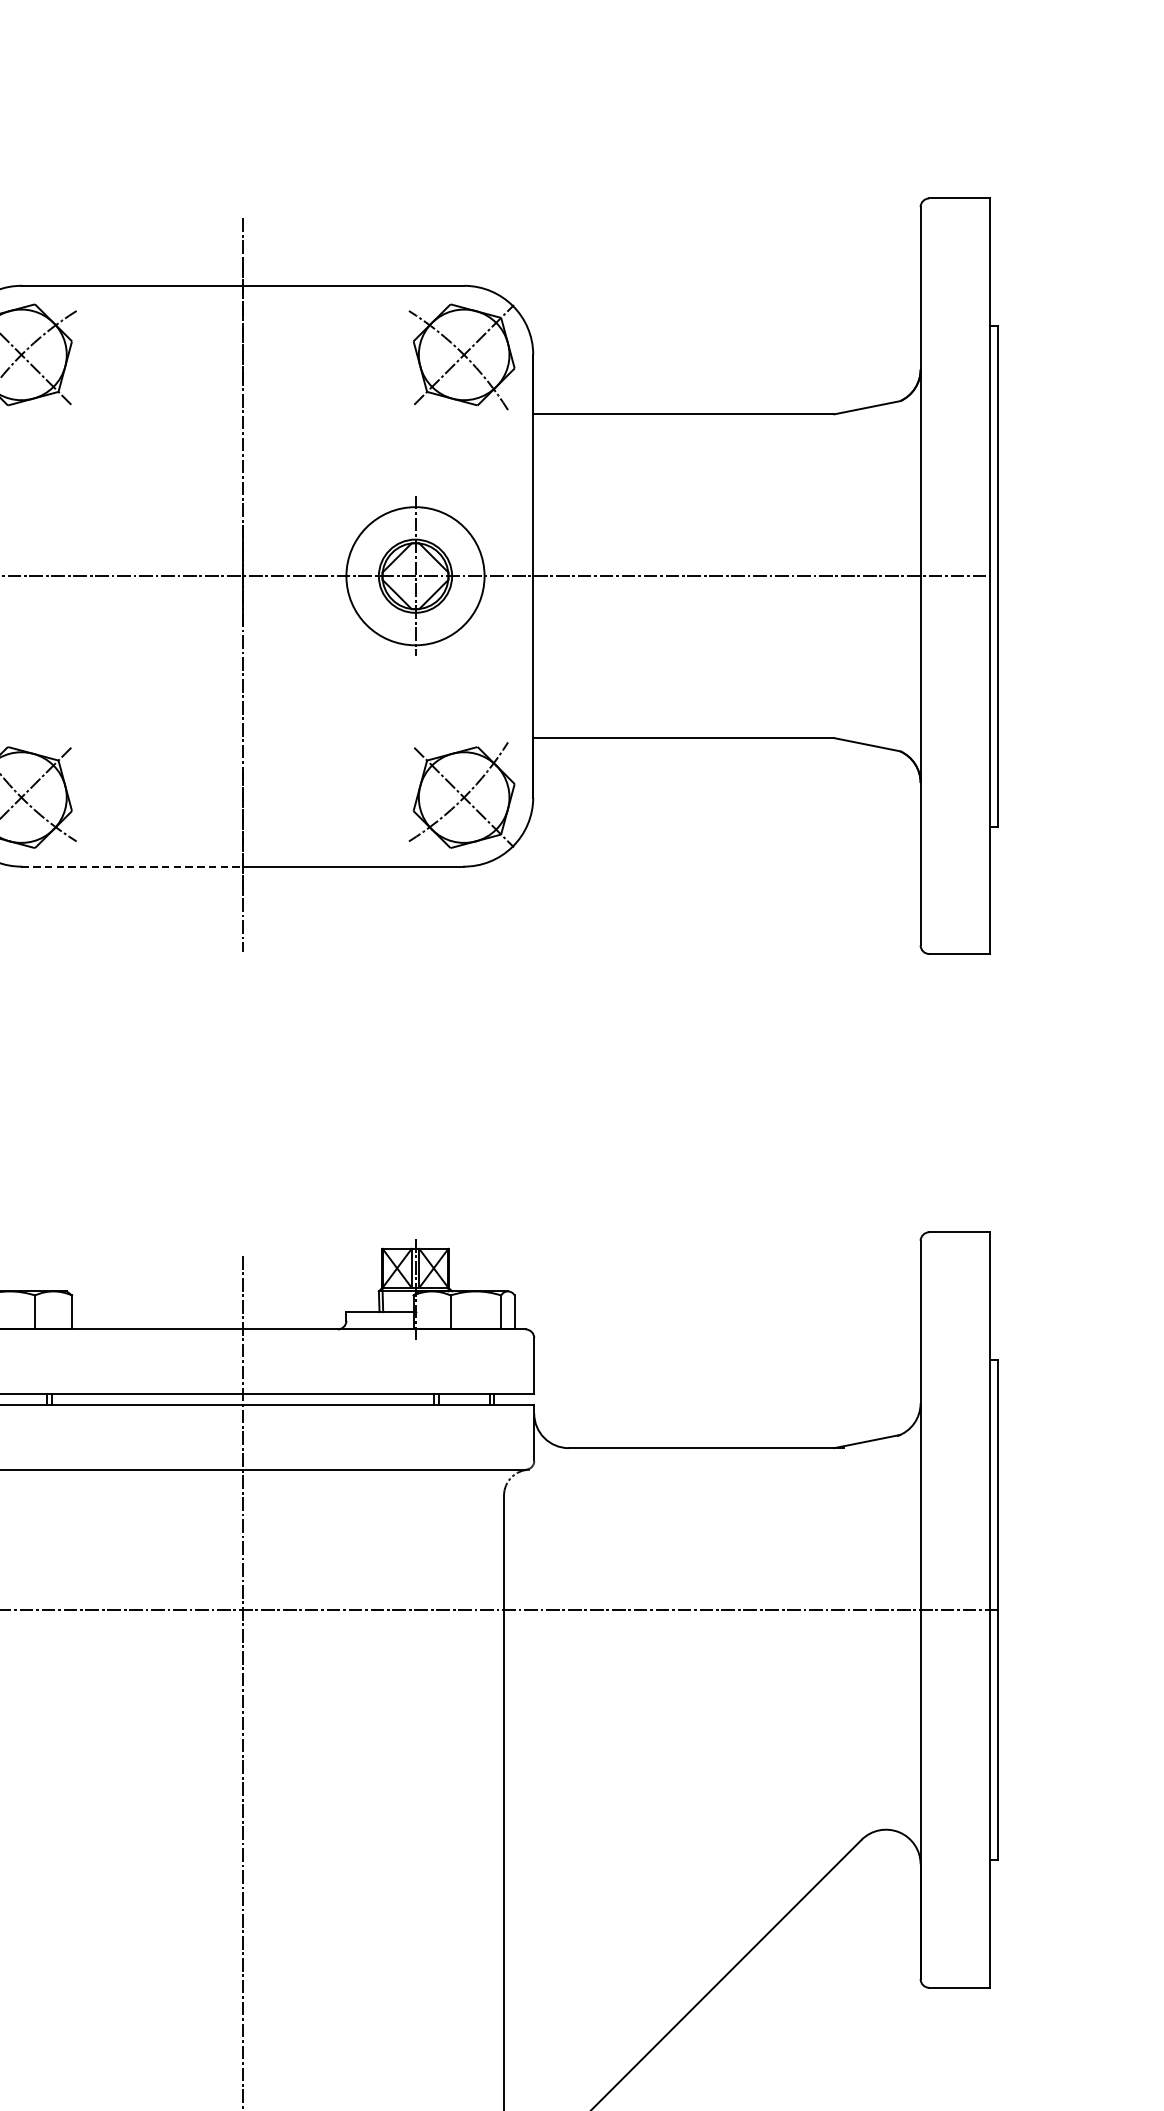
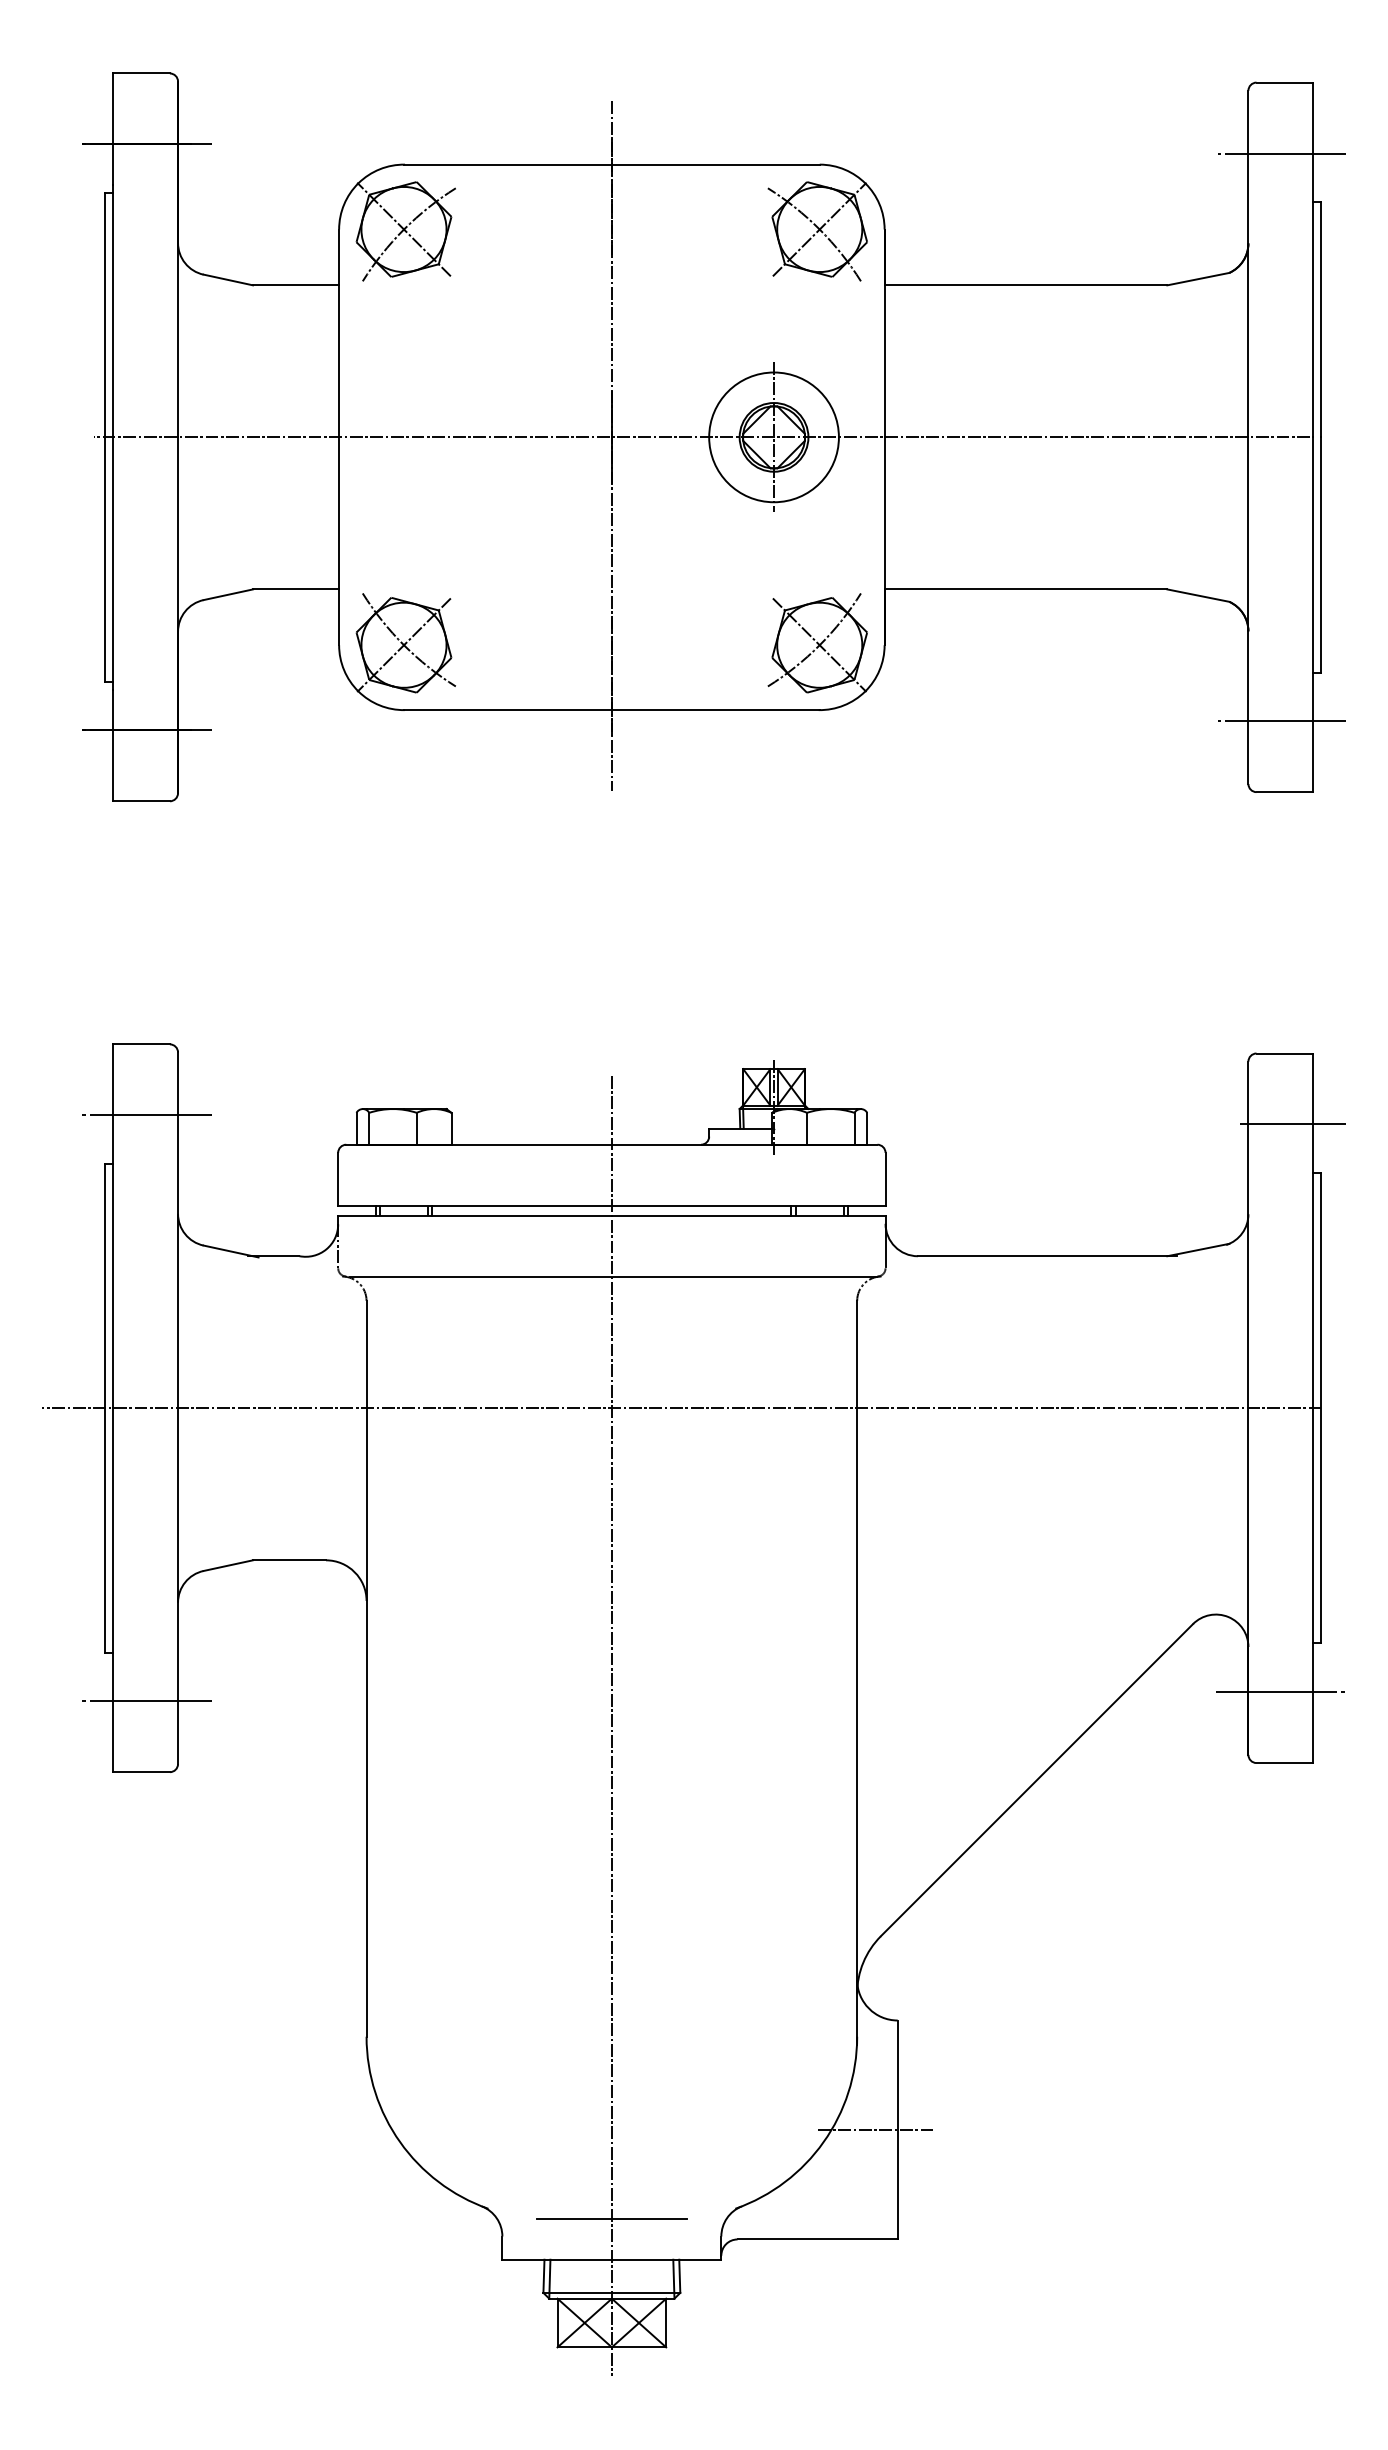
line: (955, 273) -> (1281, 153), added
line: (131, 867) -> (507, 710), dashed -> solid
line: (955, 878) -> (1281, 721), added
line: (968, 1307) -> (1293, 1124), added
line: (954, 1912) -> (1280, 1692), added

